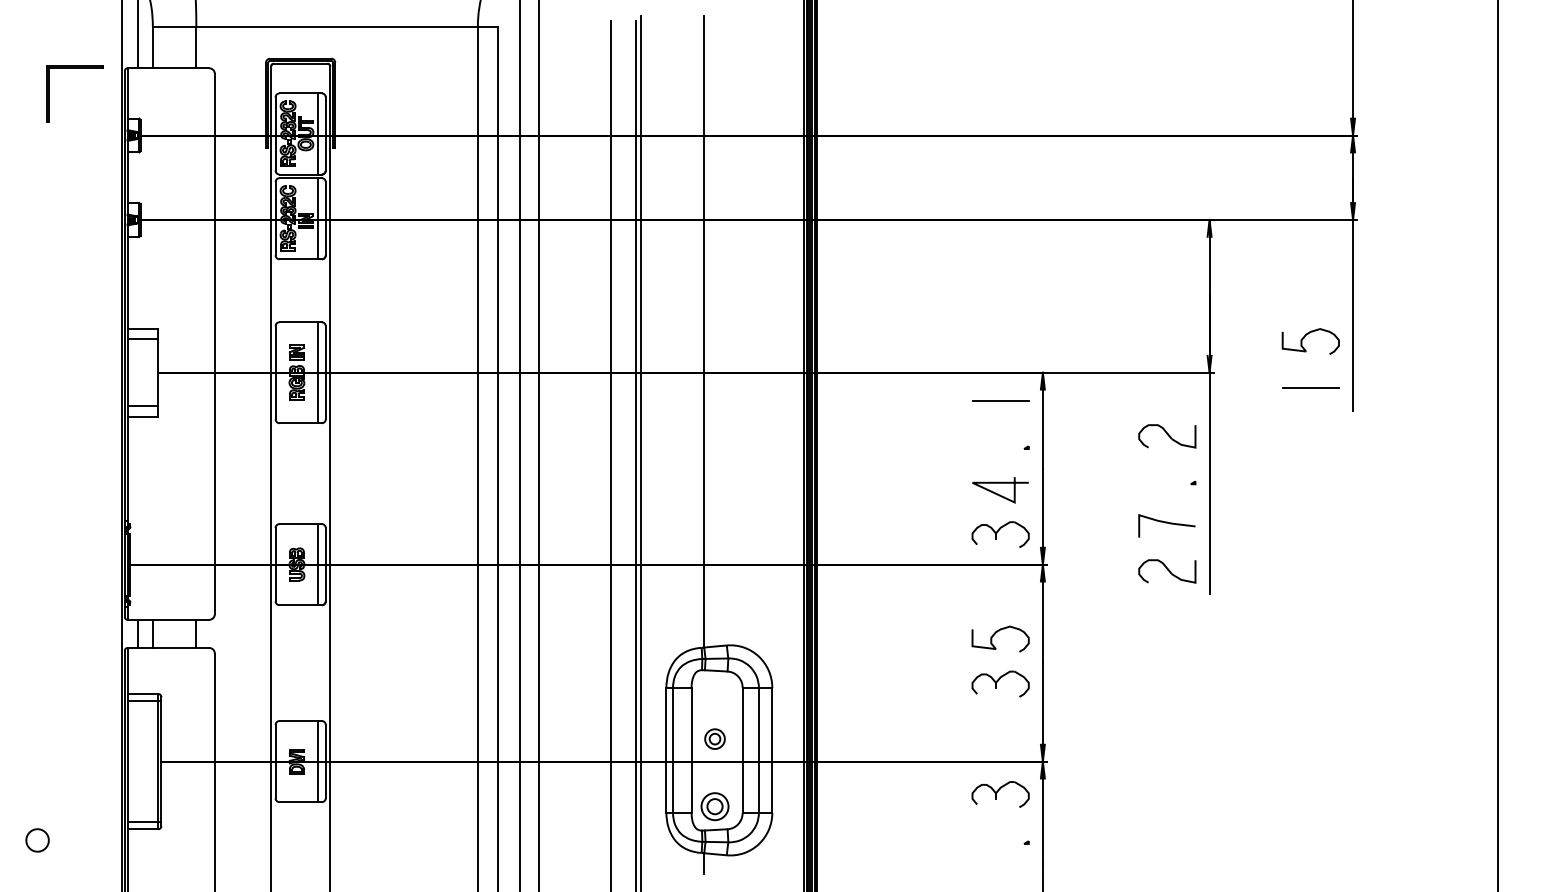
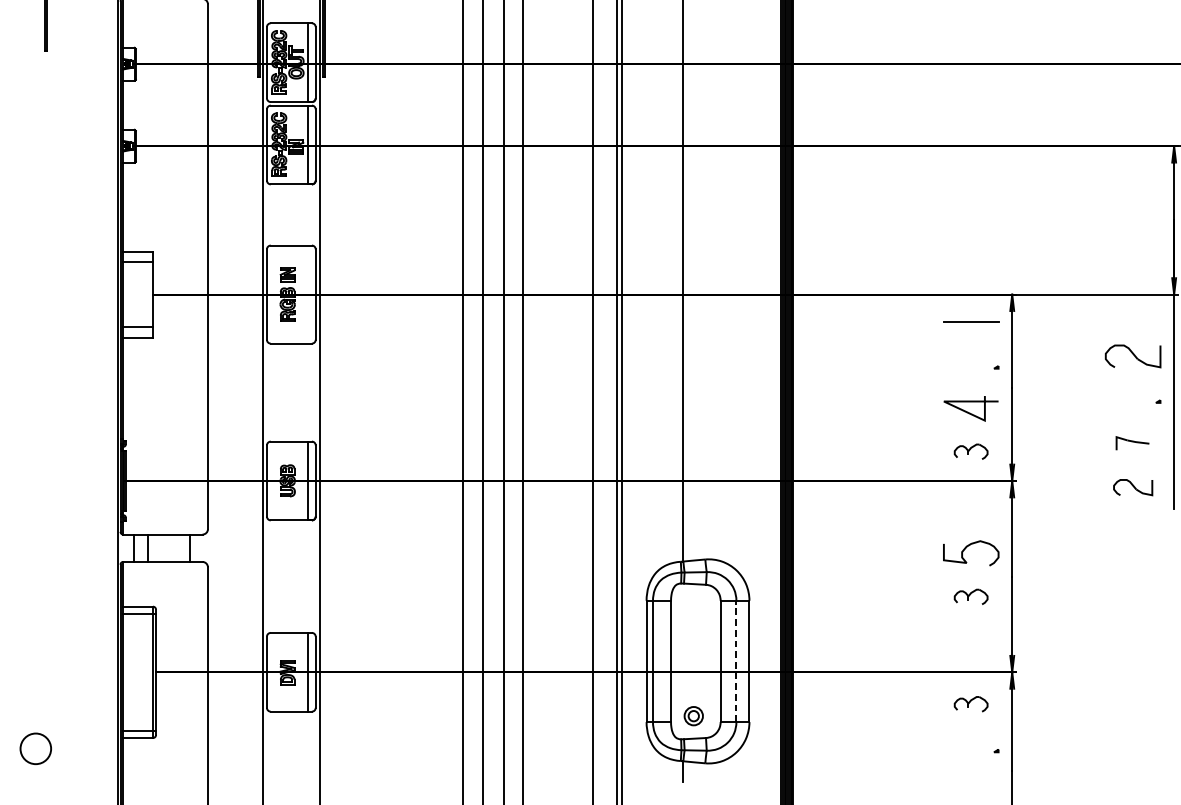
line: (317, 372) -> (307, 294), removed
part: (1166, 525) -> (1132, 442), size x0.6
part: (1000, 534) -> (971, 451), size x0.6
part: (1167, 571) -> (1133, 487), size x0.7
part: (1000, 683) -> (971, 596), size x0.6
part: (714, 738) -> (693, 649), removed
line: (758, 749) -> (736, 660), solid -> dashed
part: (1000, 794) -> (971, 704), size x0.6
part: (714, 806) -> (693, 715), size x0.7
circle: (37, 840) -> (35, 748), size x1.4

